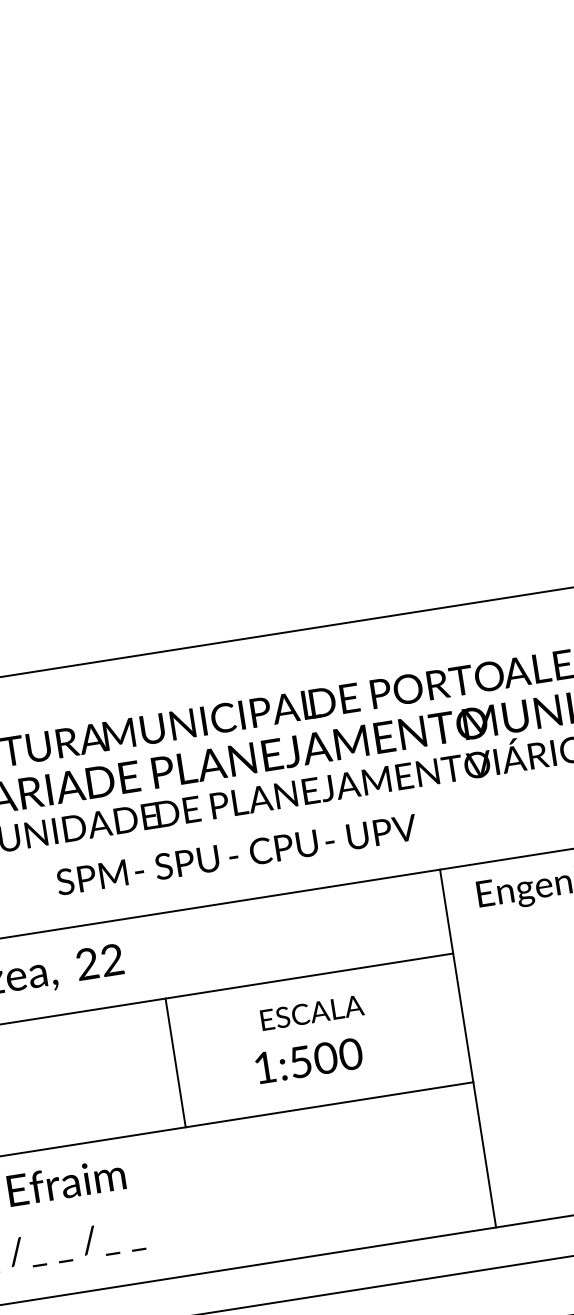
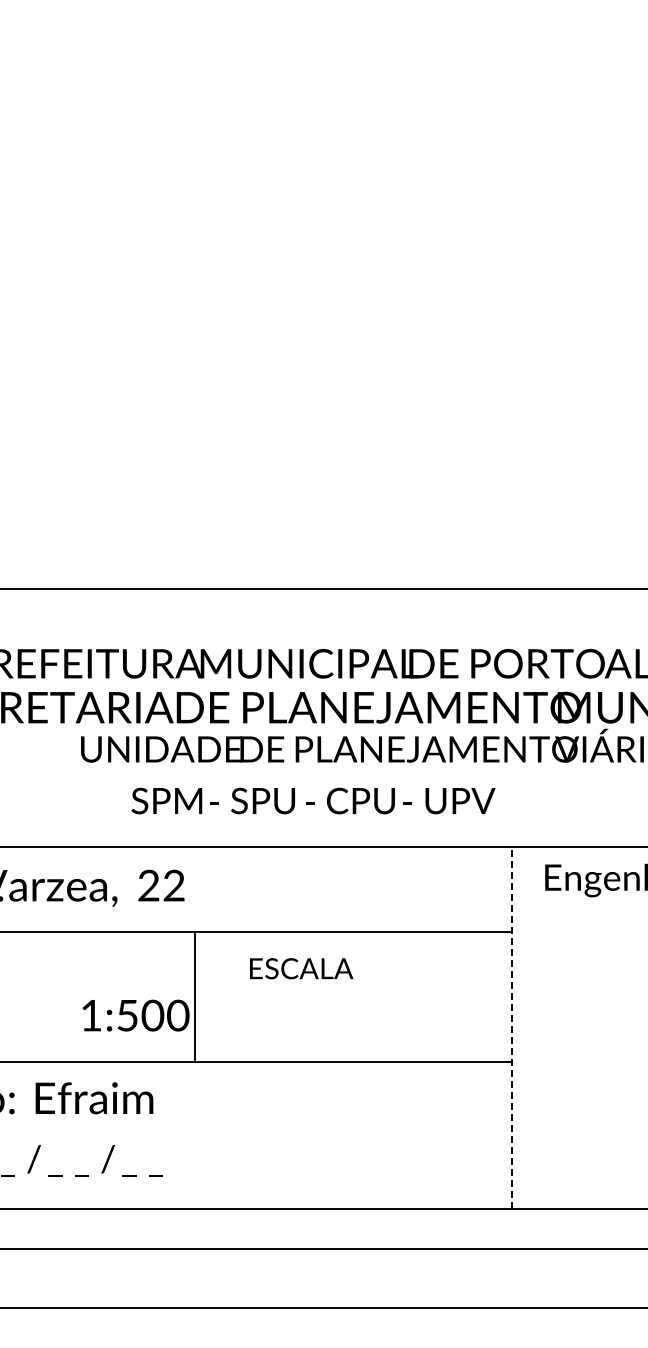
text: (312, 1012) -> (301, 968), moved
line: (467, 1048) -> (511, 1027), solid -> dashed
text: (308, 1060) -> (135, 1015), moved
line: (175, 1062) -> (194, 996), moved

